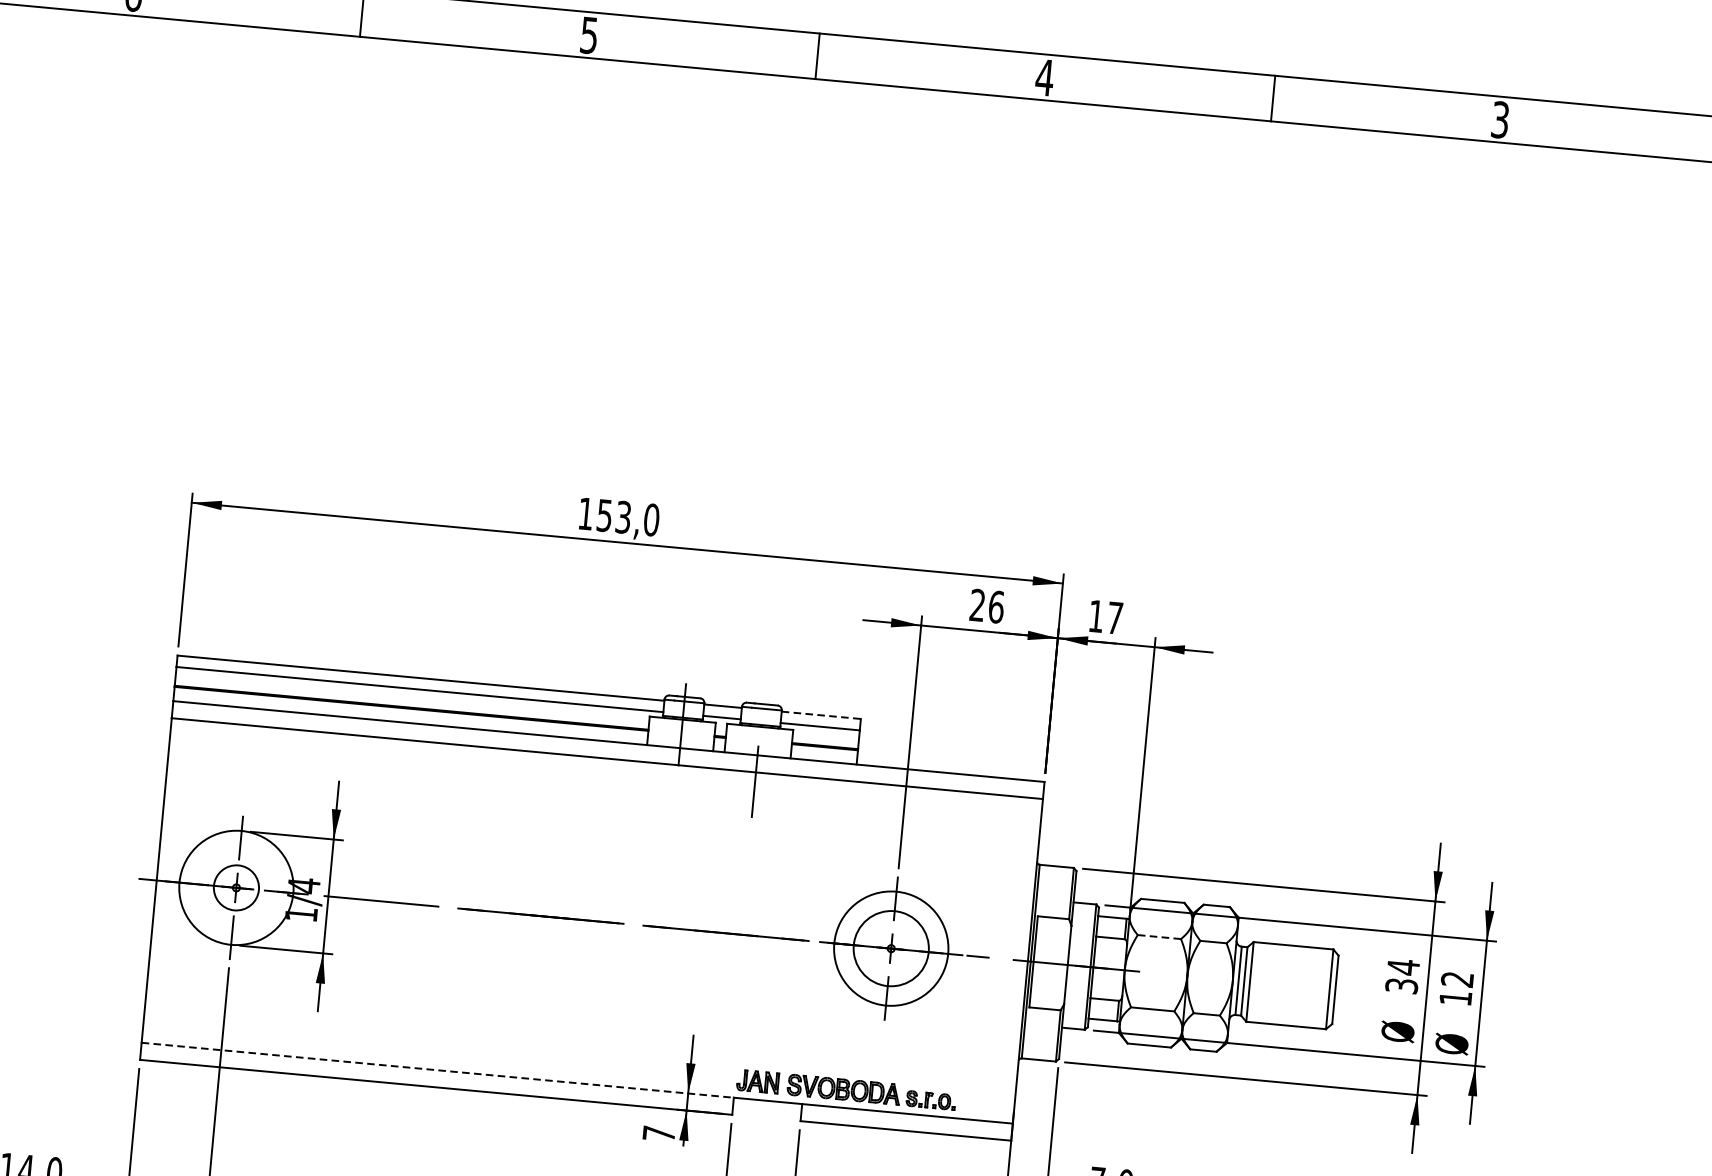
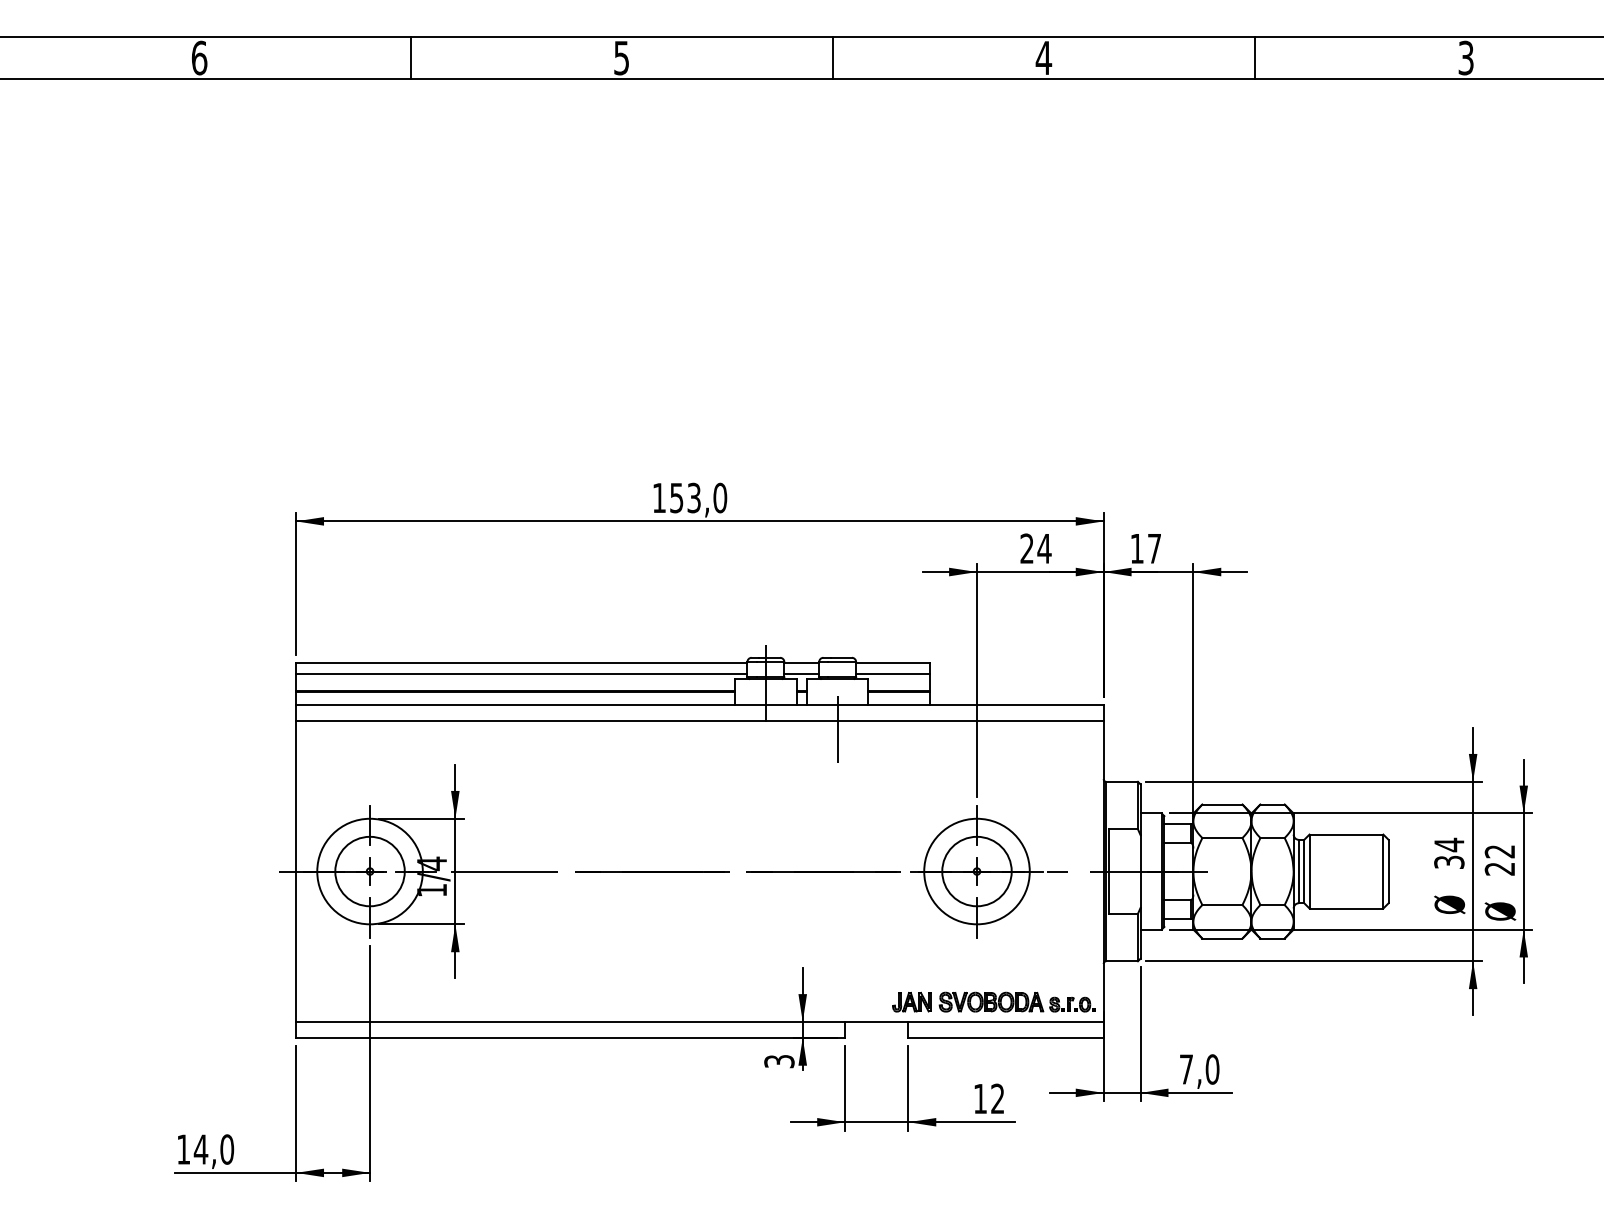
text: (996, 606) -> (1044, 548), 26 -> 24
line: (820, 715) -> (892, 663), dashed -> solid
circle: (235, 887) -> (369, 871), size x1.67
line: (1158, 937) -> (1221, 838), dashed -> solid
text: (1455, 997) -> (1499, 868), 12 -> 22
line: (438, 1069) -> (571, 1021), dashed -> solid
part: (846, 1089) -> (993, 1001), moved
text: (659, 1133) -> (779, 1061), 7 -> 3

